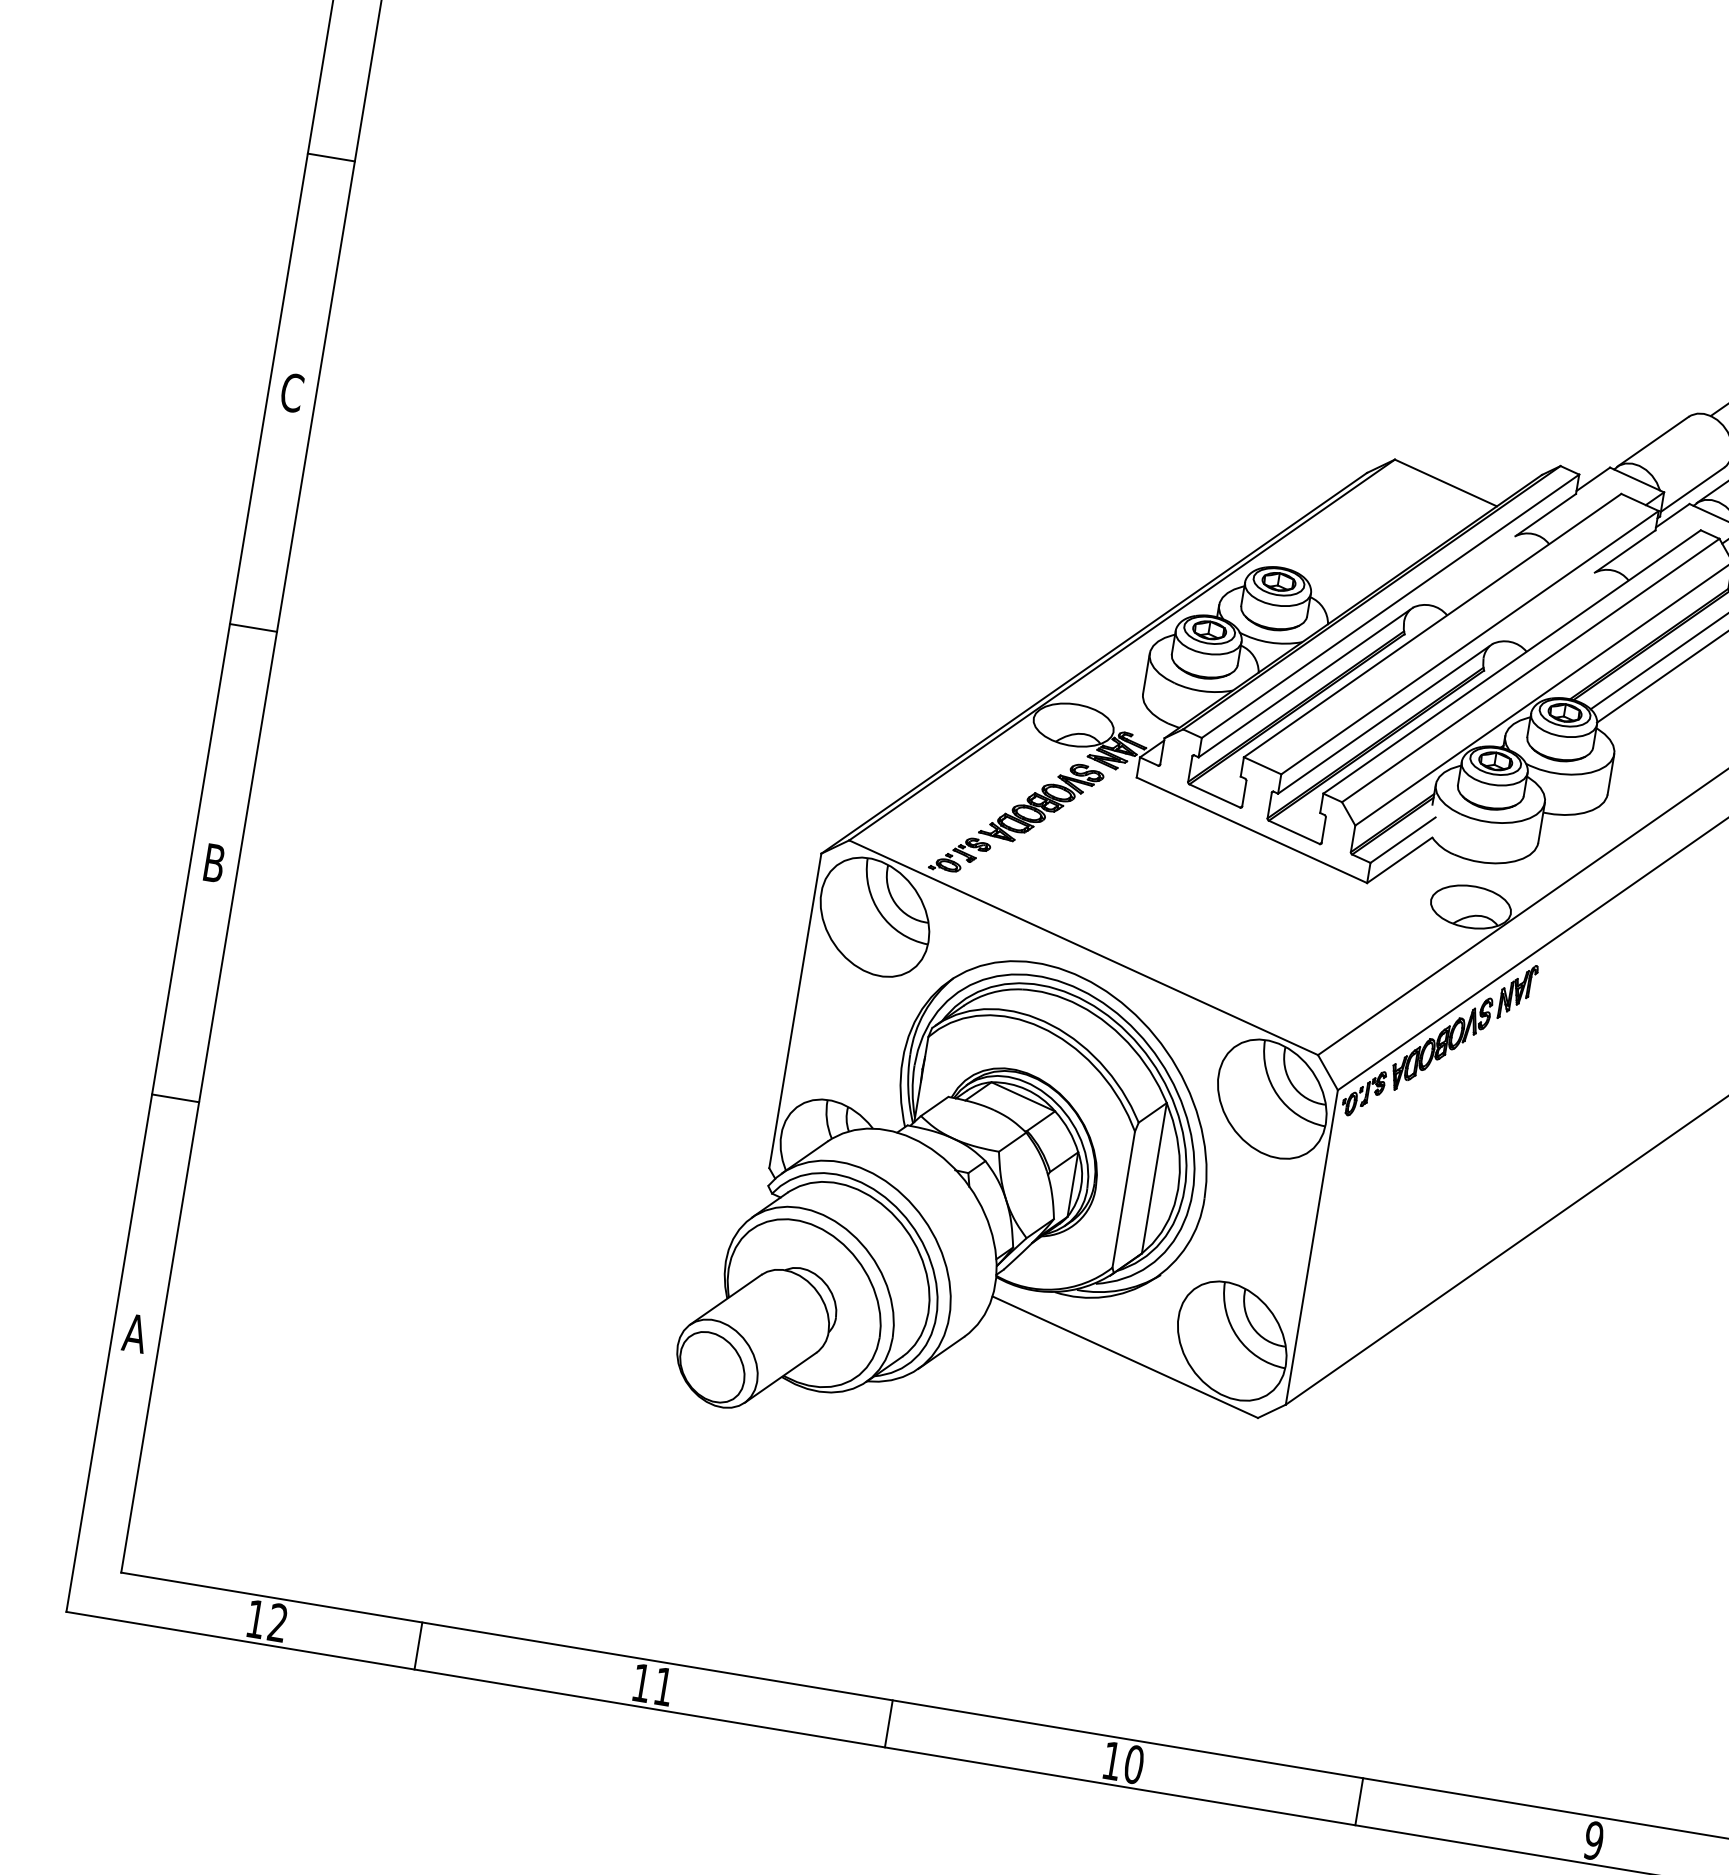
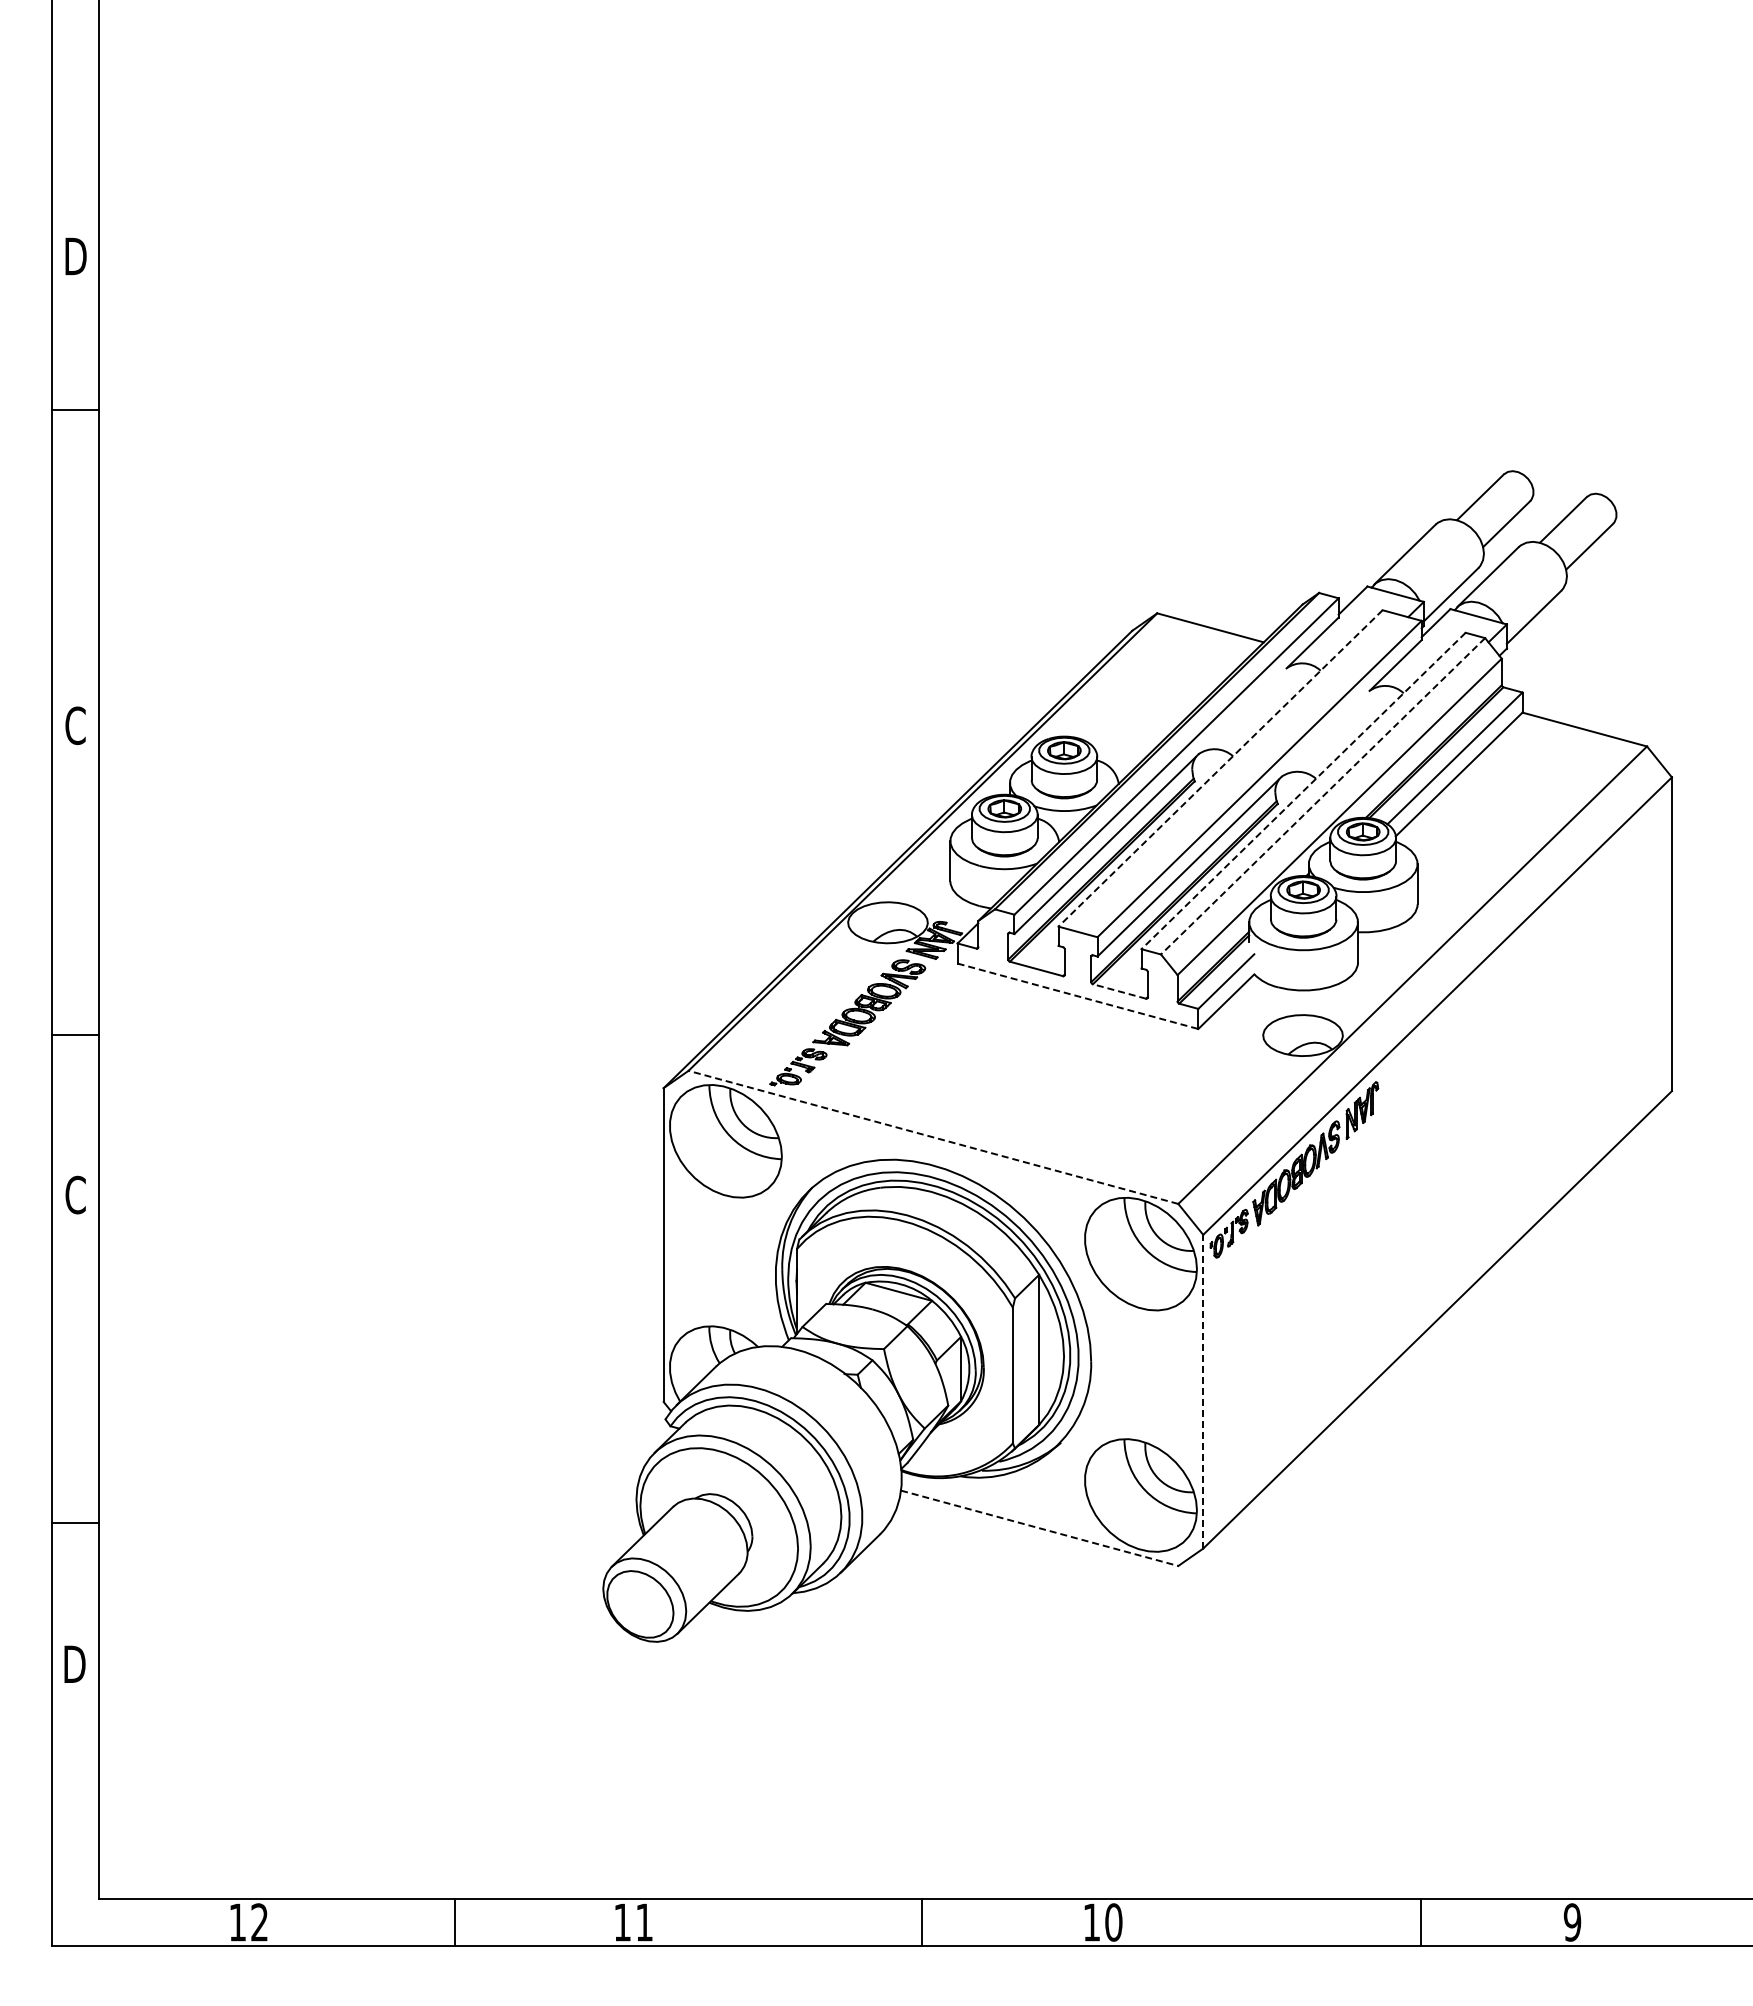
line: (331, 156) -> (75, 409), moved
line: (1432, 625) -> (1220, 768), solid -> dashed
line: (253, 628) -> (75, 1035), moved
line: (1511, 662) -> (1303, 791), solid -> dashed
line: (1530, 670) -> (1322, 796), solid -> dashed
line: (1251, 830) -> (1077, 996), solid -> dashed
line: (1294, 832) -> (1119, 991), solid -> dashed
text: (214, 862) -> (75, 1194), B -> C
line: (1083, 947) -> (933, 1137), solid -> dashed
line: (175, 1098) -> (75, 1522), moved
line: (1312, 1247) -> (1203, 1391), solid -> dashed
text: (135, 1332) -> (74, 1663), A -> D
line: (1125, 1357) -> (1039, 1528), solid -> dashed
line: (418, 1645) -> (454, 1921), moved
line: (889, 1723) -> (922, 1921), moved
line: (1359, 1800) -> (1421, 1921), moved

